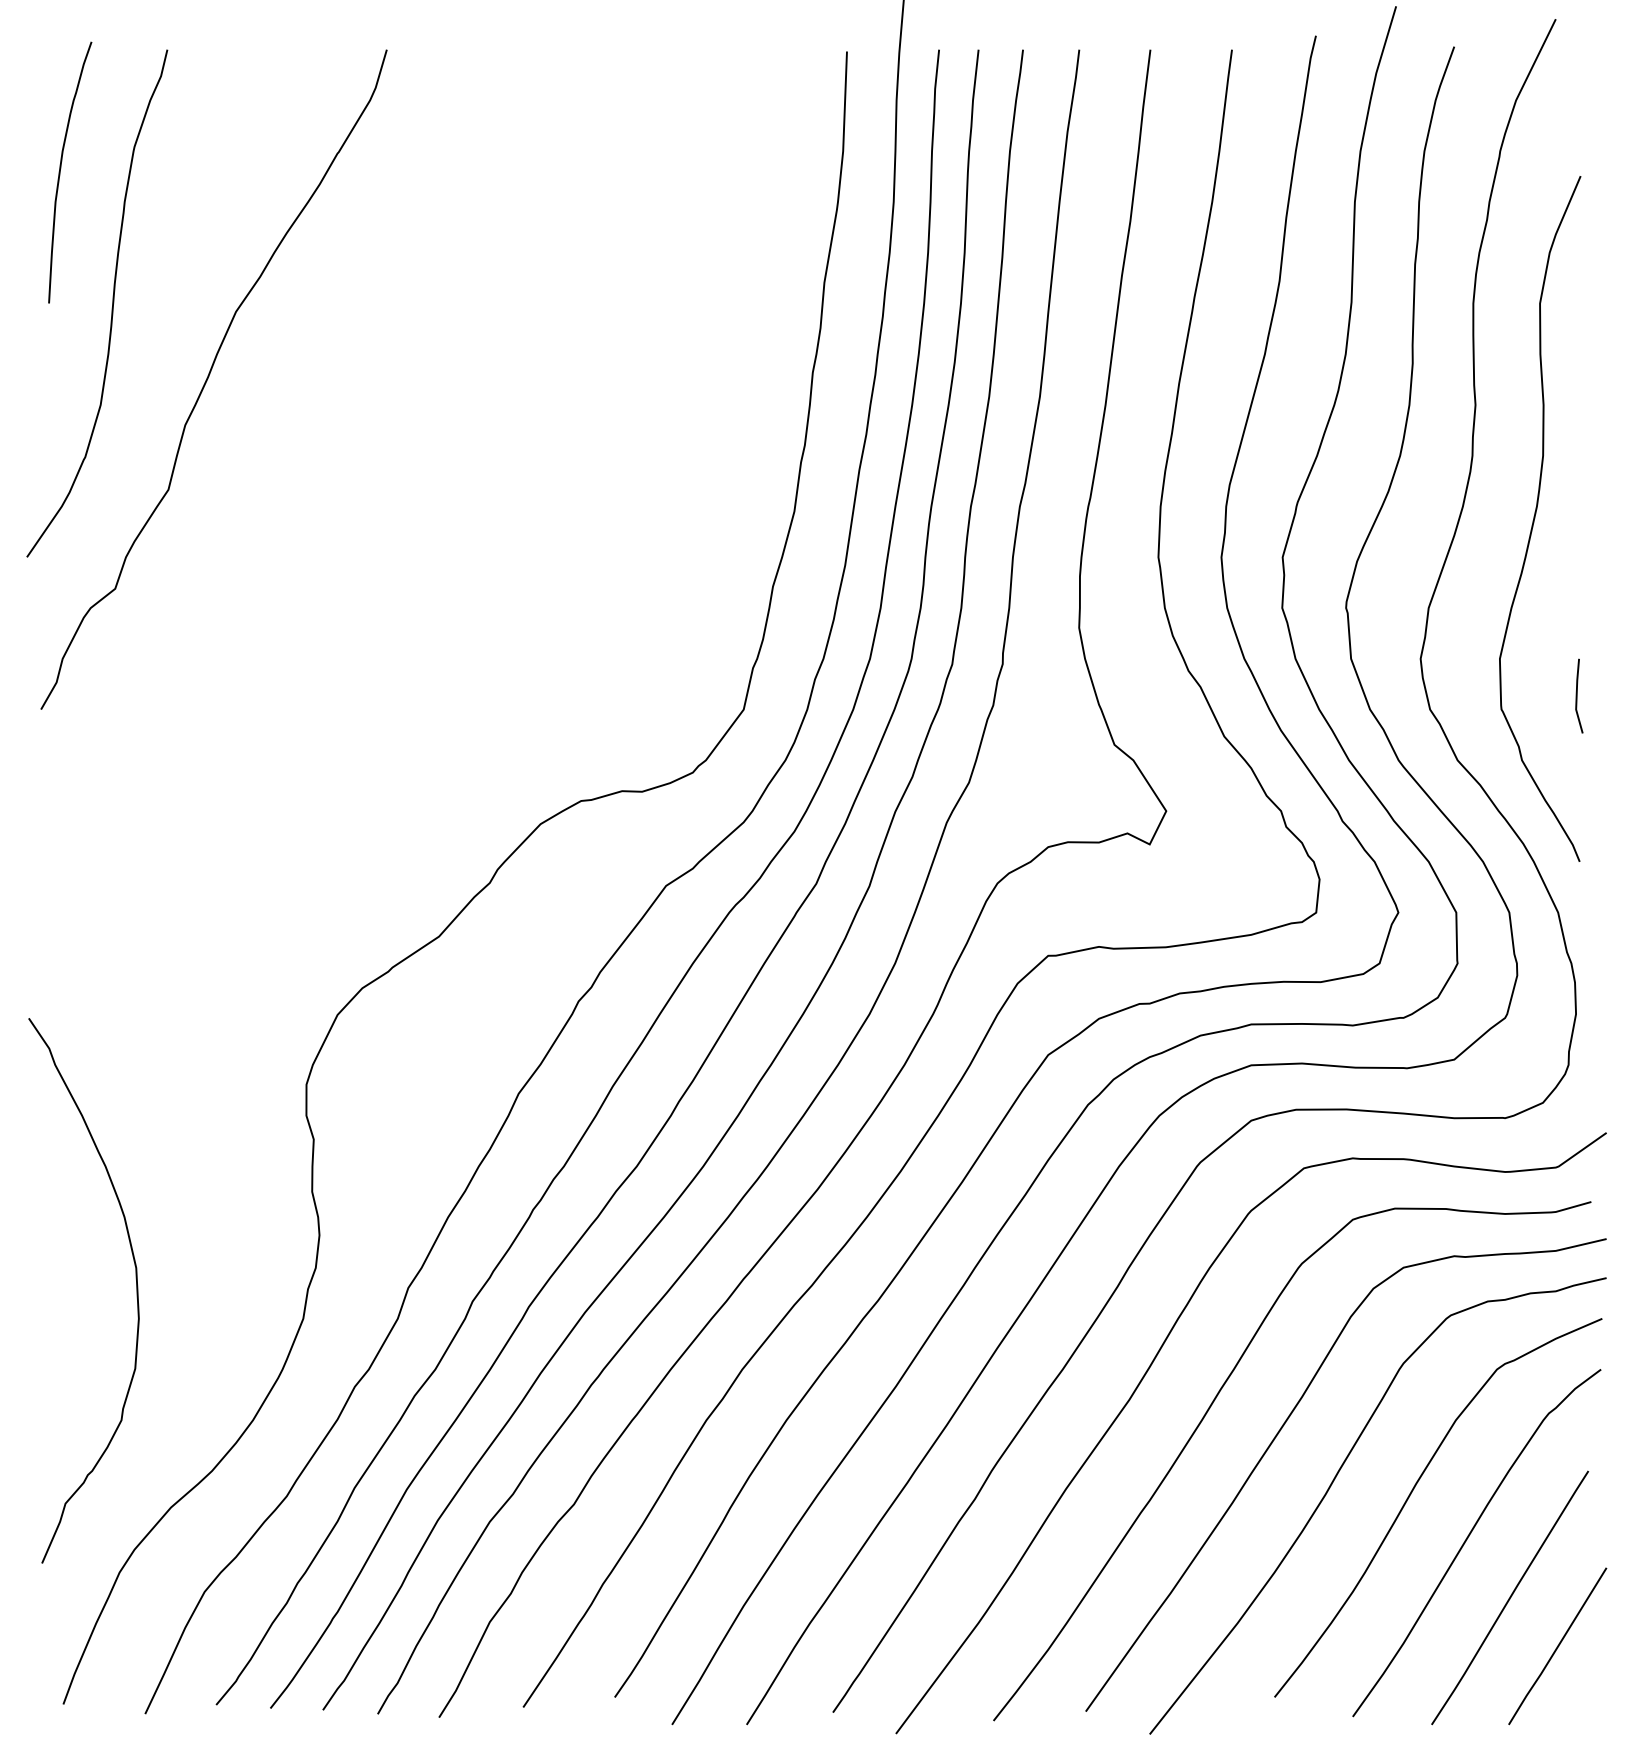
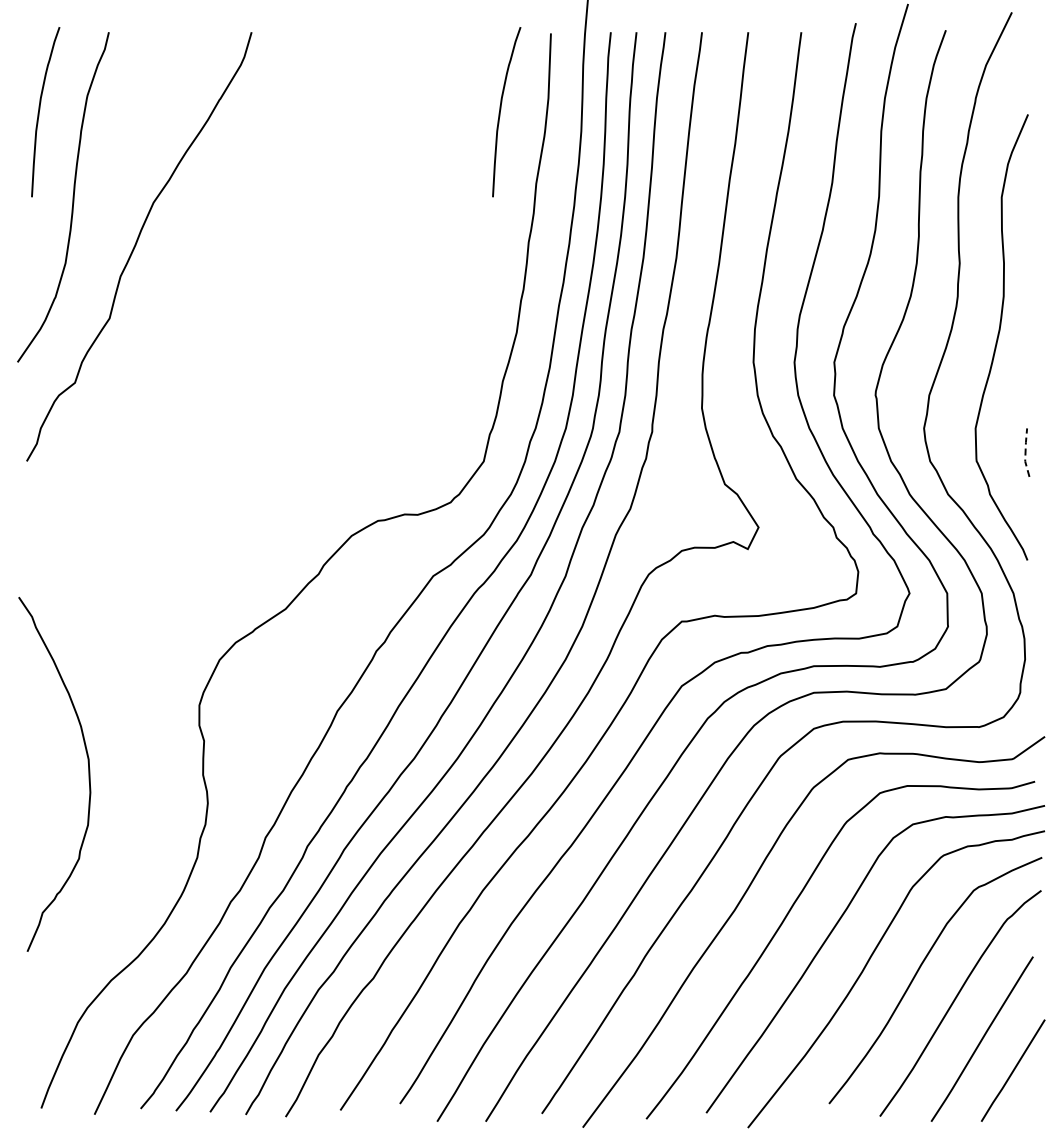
curve: (770, 168) -> (501, 109), added
line: (1576, 695) -> (1025, 452), solid -> dashed
curve: (135, 1290) -> (88, 774), moved

